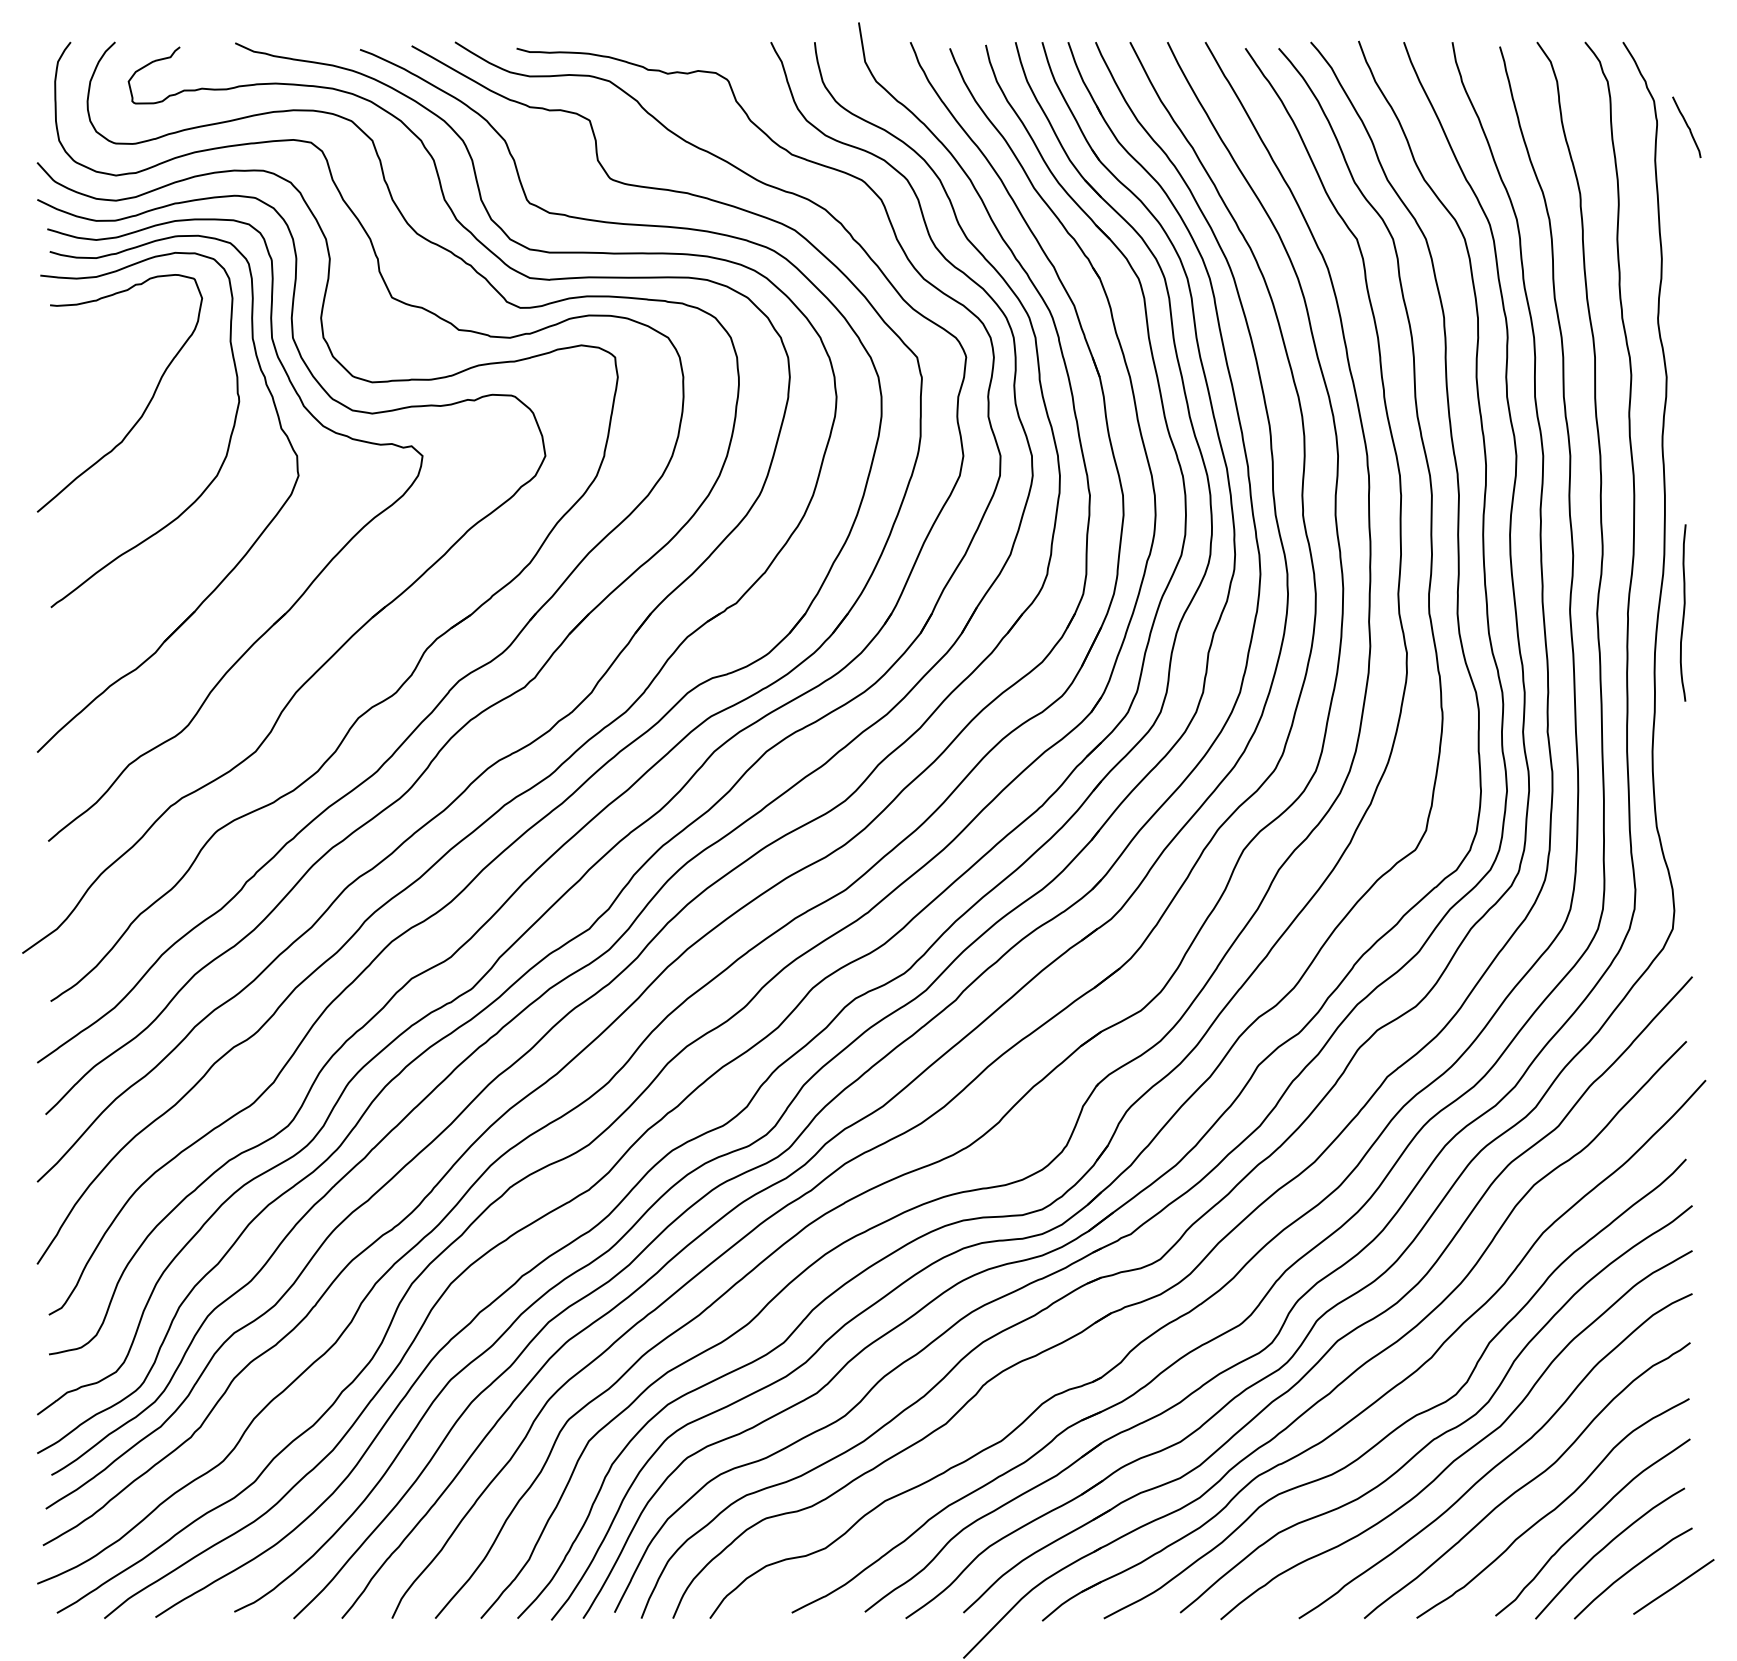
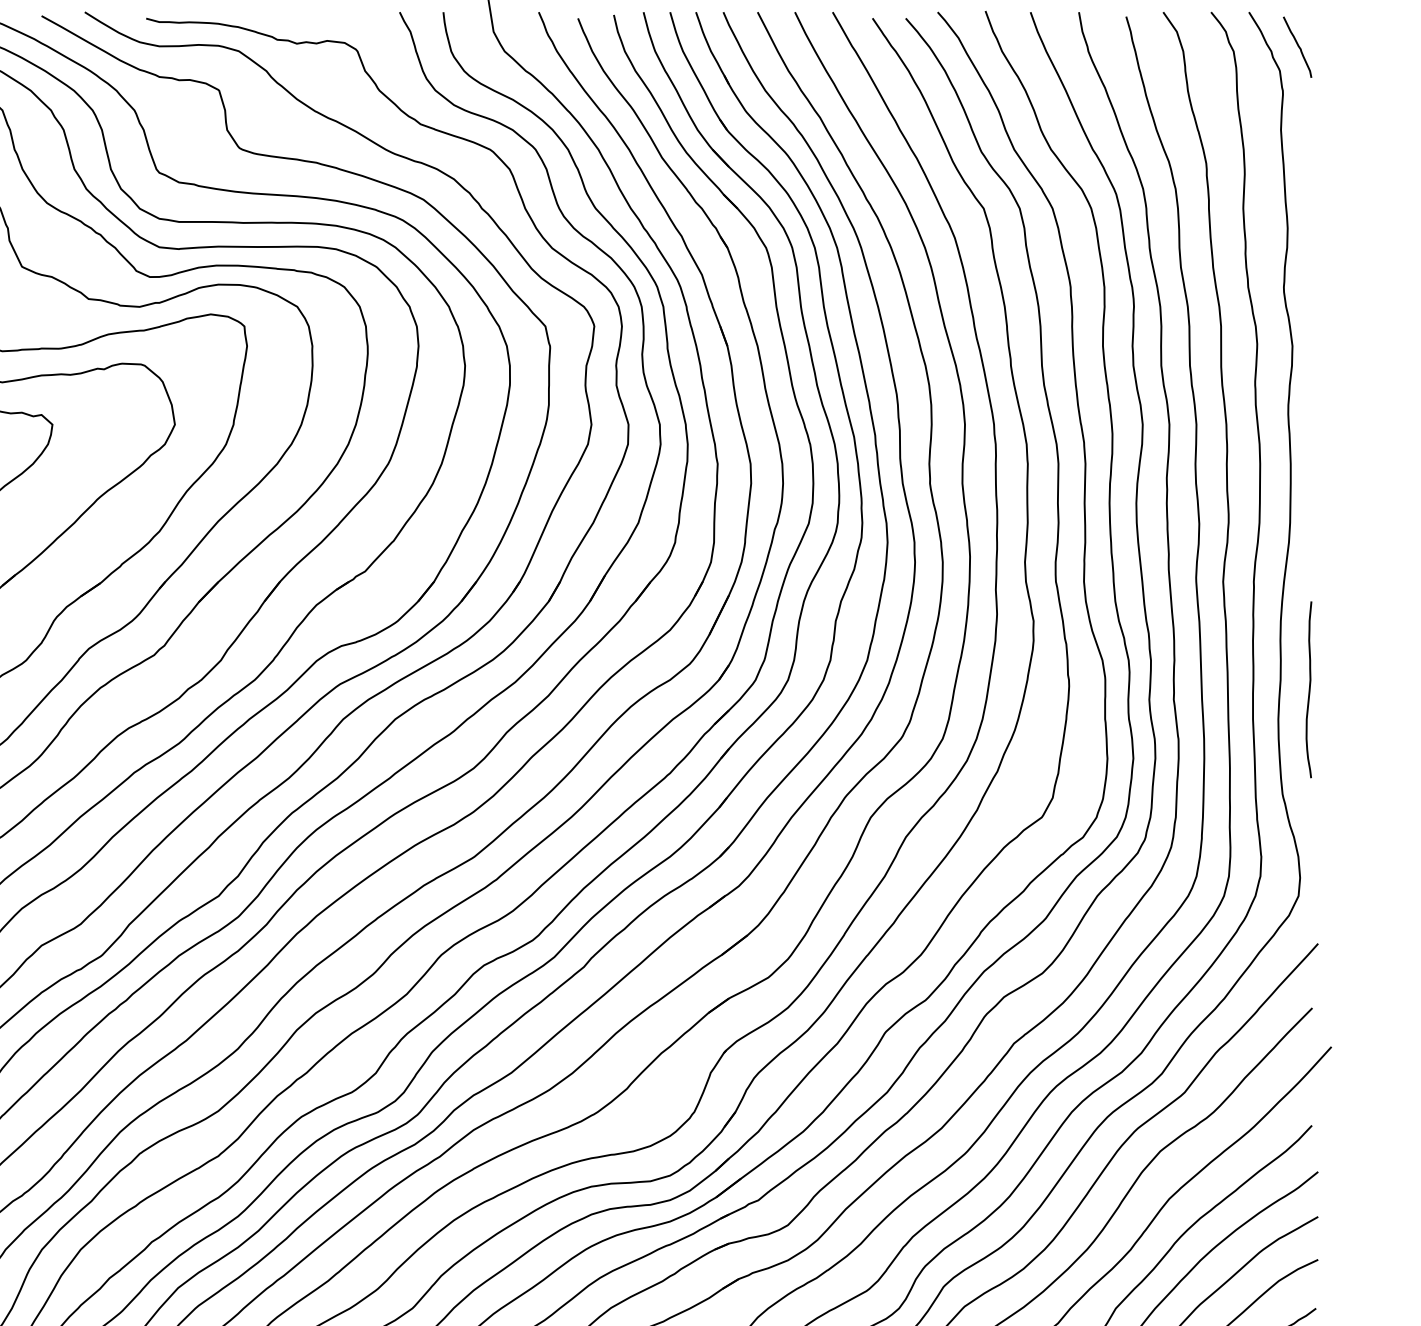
curve: (1686, 126) -> (1297, 46), moved
curve: (1683, 612) -> (1309, 689), moved

